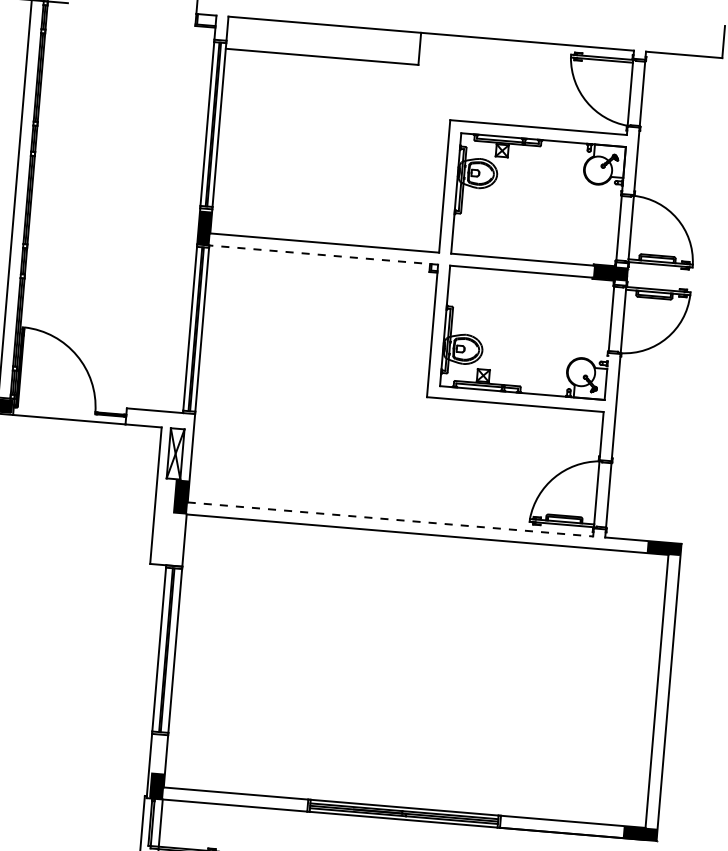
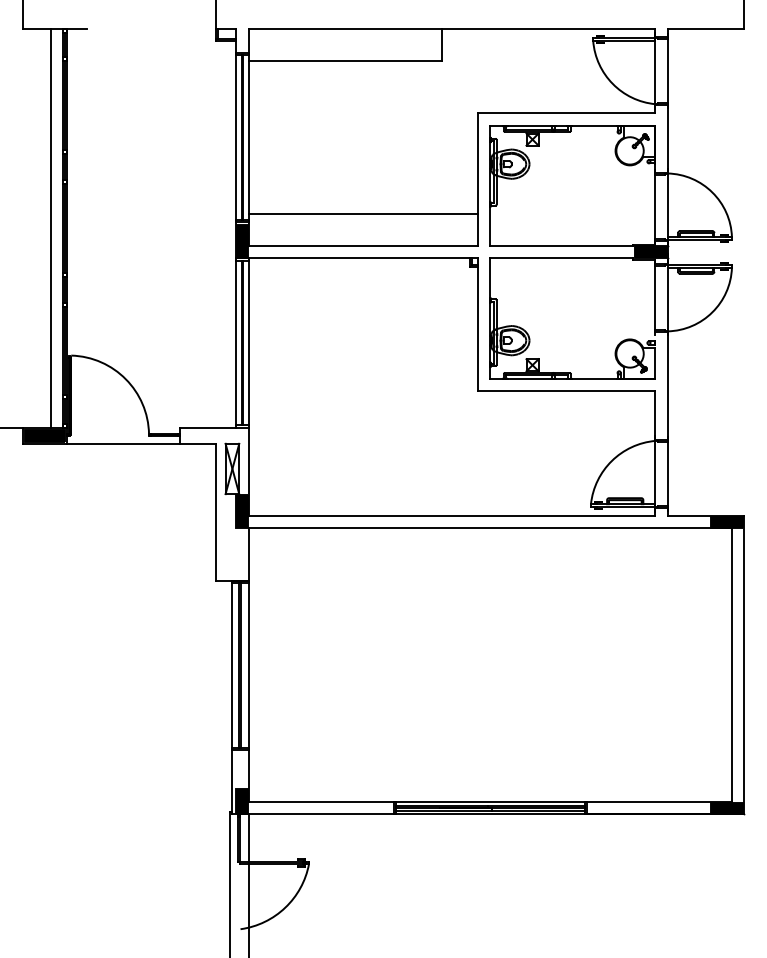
line: (327, 211) -> (363, 214), added
line: (317, 254) -> (357, 258), dashed -> solid
line: (390, 519) -> (452, 516), dashed -> solid

